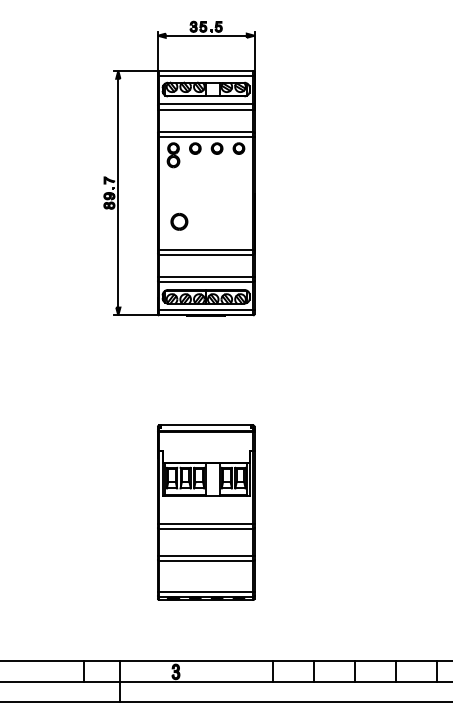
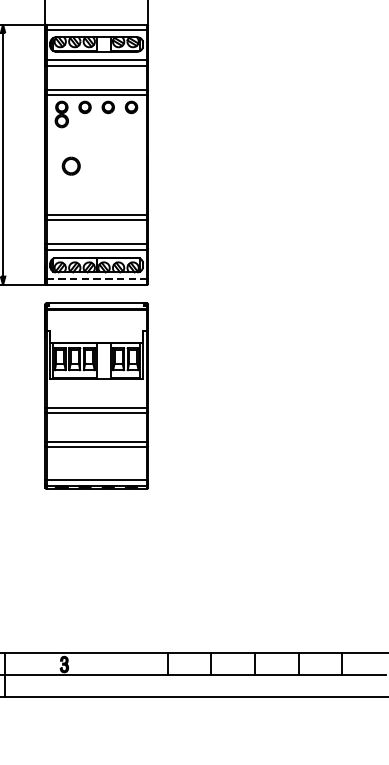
part: (179, 221) -> (71, 165), moved
line: (206, 310) -> (96, 279), solid -> dashed
part: (206, 512) -> (96, 395), moved

